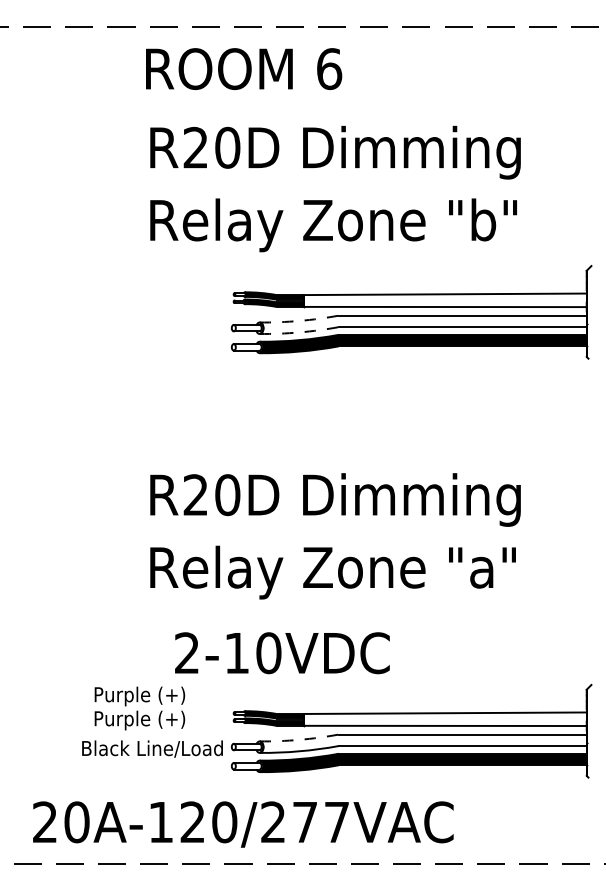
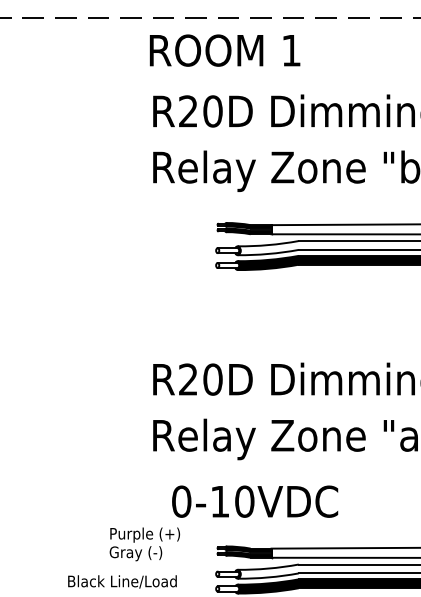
text: (329, 69) -> (291, 50), 6 -> 1
arc: (299, 320) -> (268, 244), dashed -> solid
arc: (299, 332) -> (268, 254), dashed -> solid
text: (186, 653) -> (181, 501), 2-10VDC -> 0-10VDC
text: (139, 720) -> (144, 553), Purple (+) -> Gray (-)
arc: (299, 739) -> (268, 568), dashed -> solid
text: (152, 748) -> (122, 581), moved

